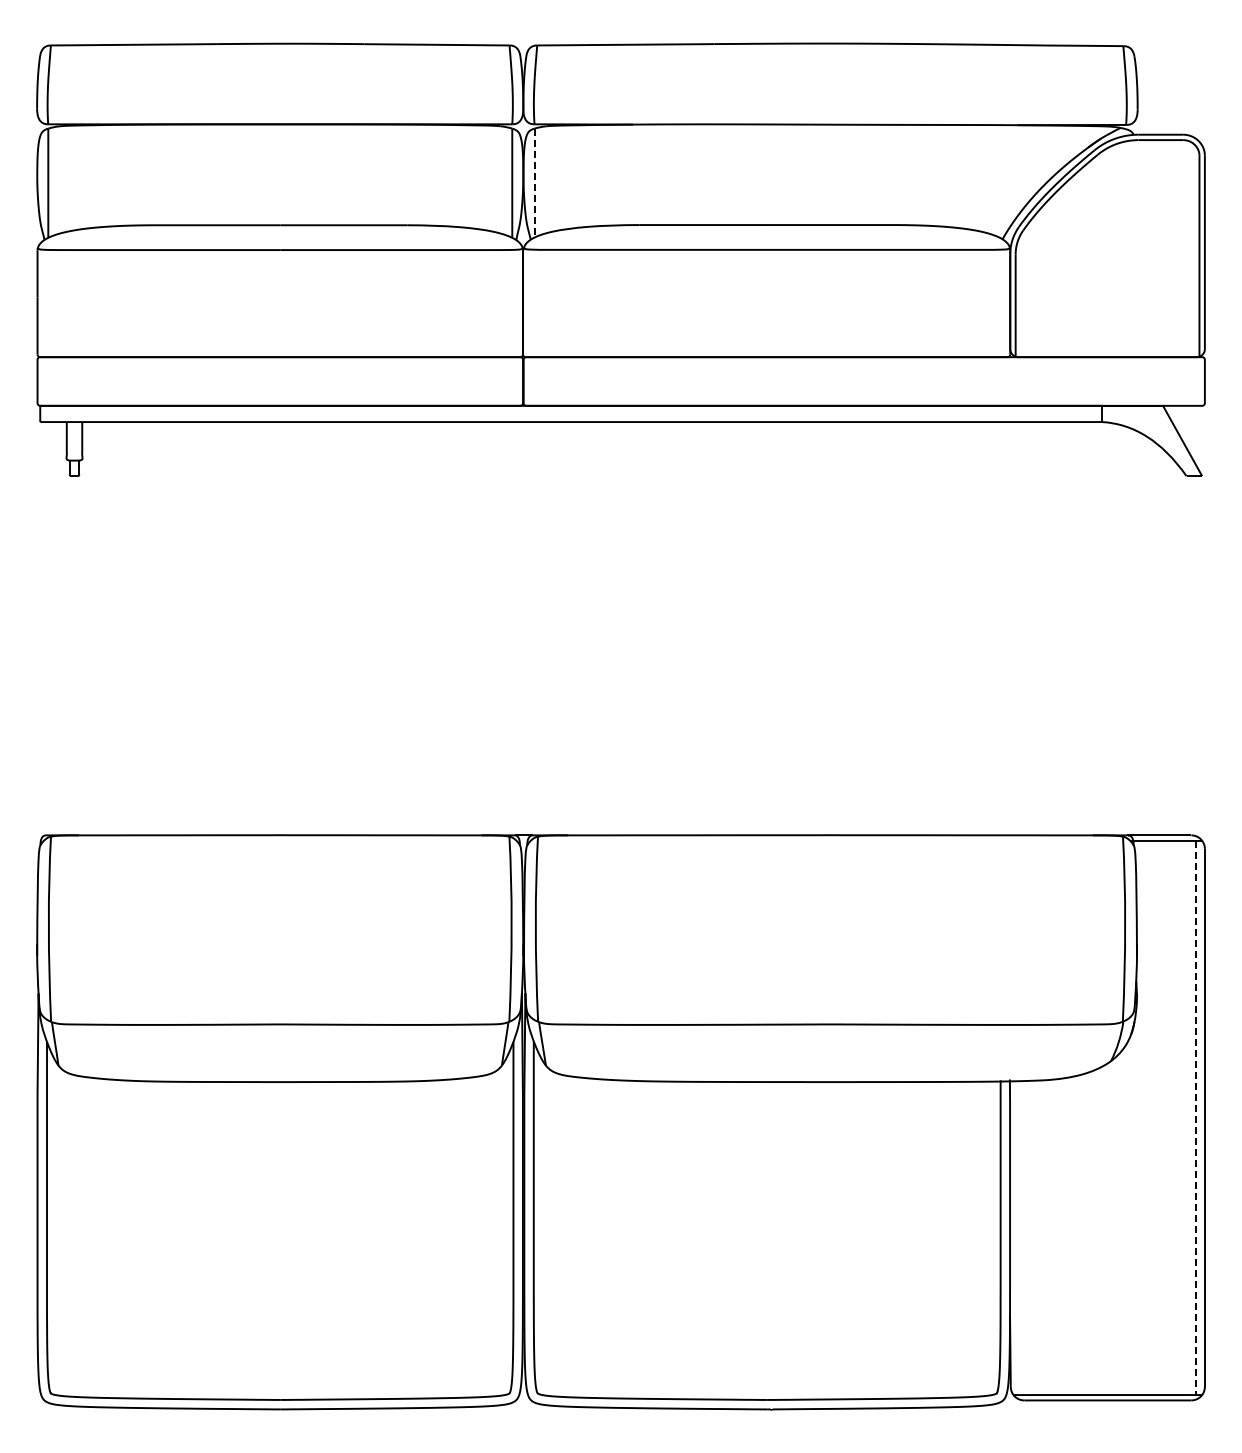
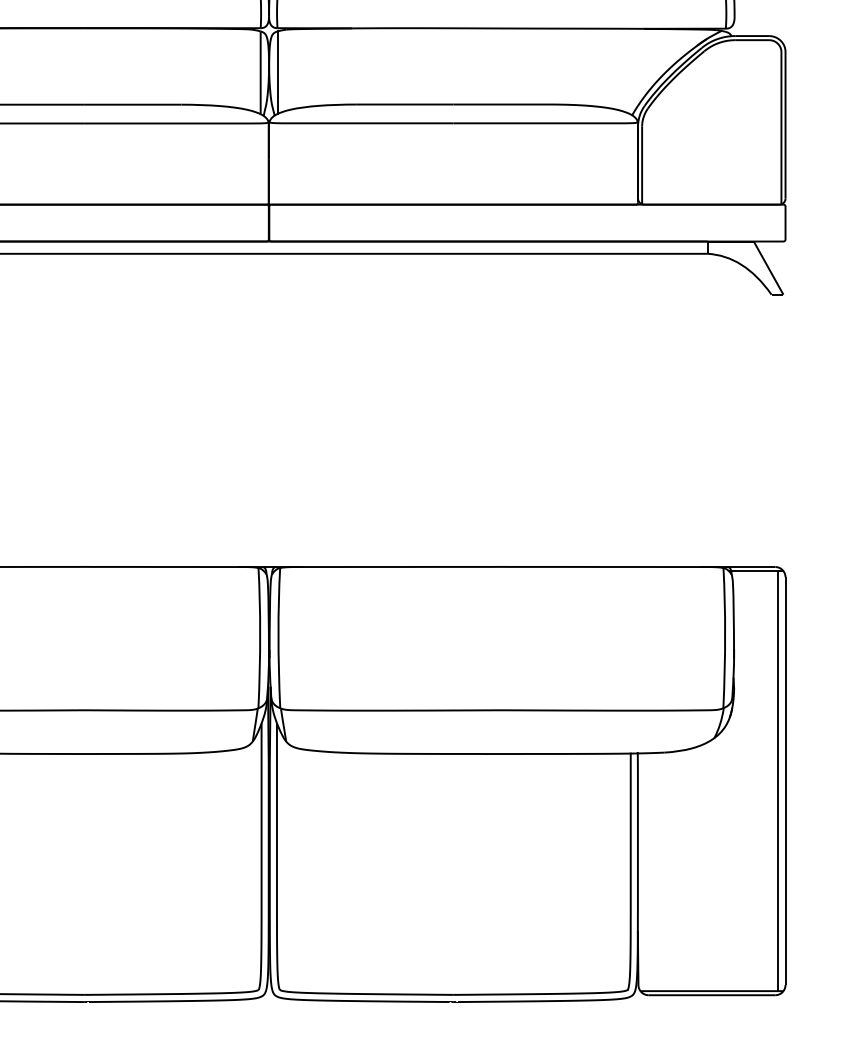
line: (534, 183) -> (277, 73), dashed -> solid
line: (1195, 1118) -> (778, 781), dashed -> solid

